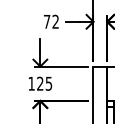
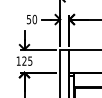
text: (50, 21) -> (31, 19), 72 -> 50

